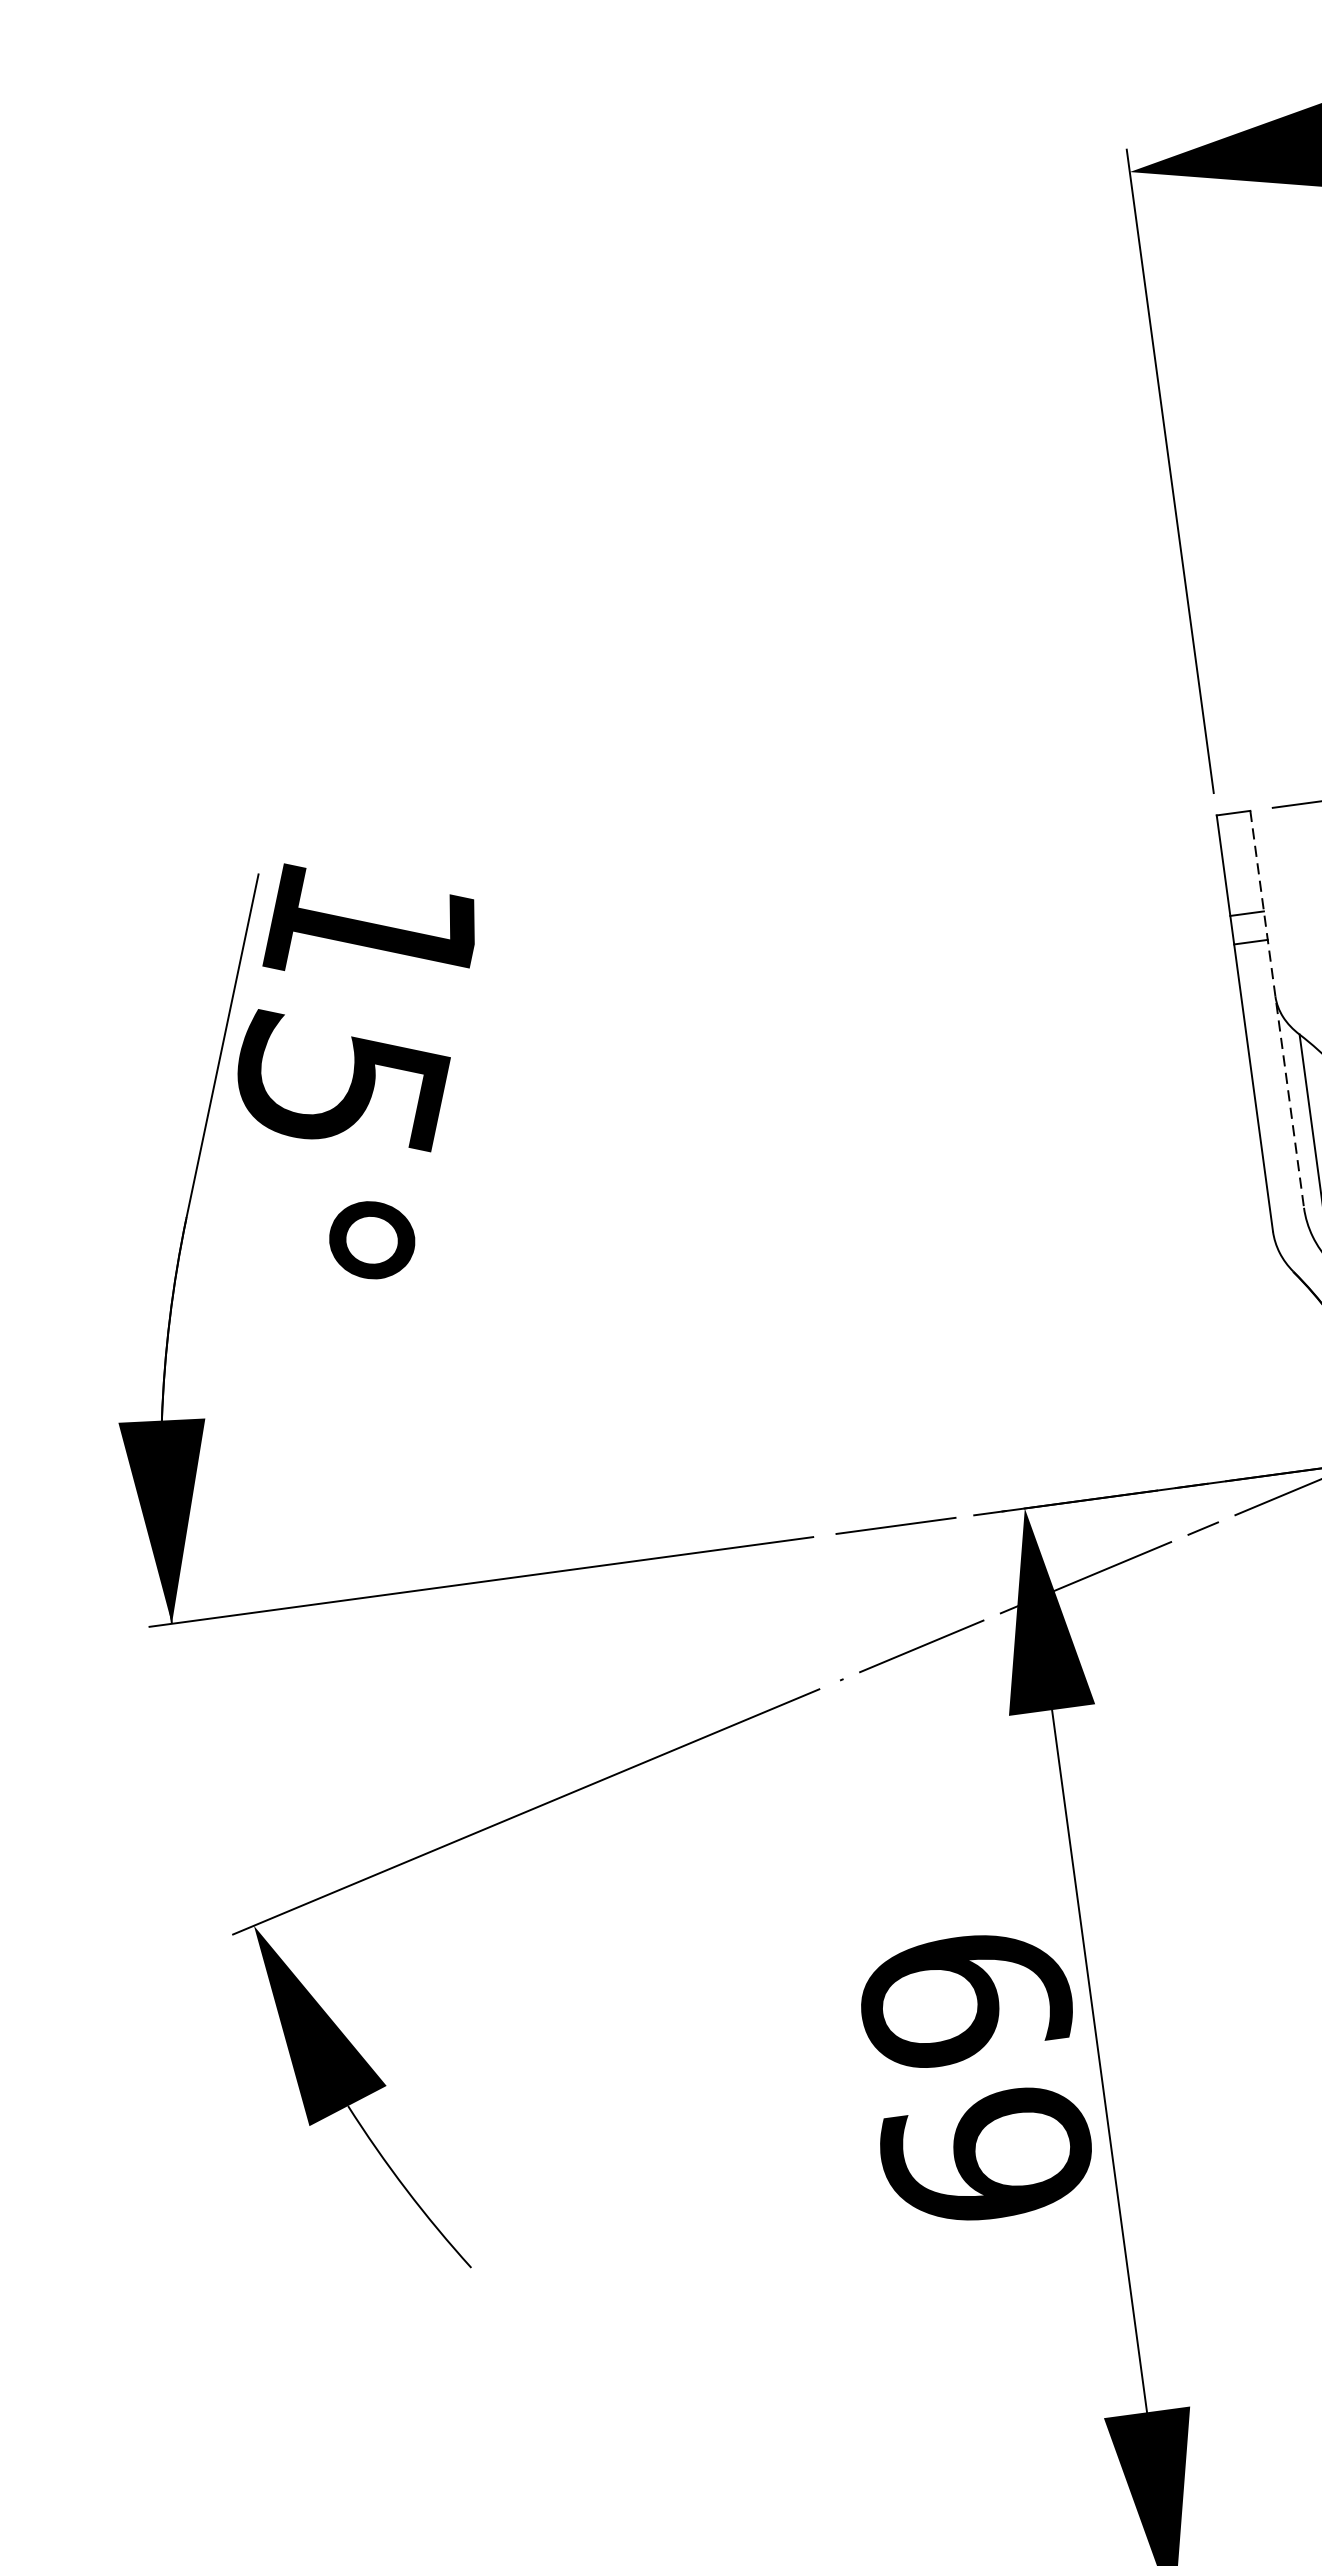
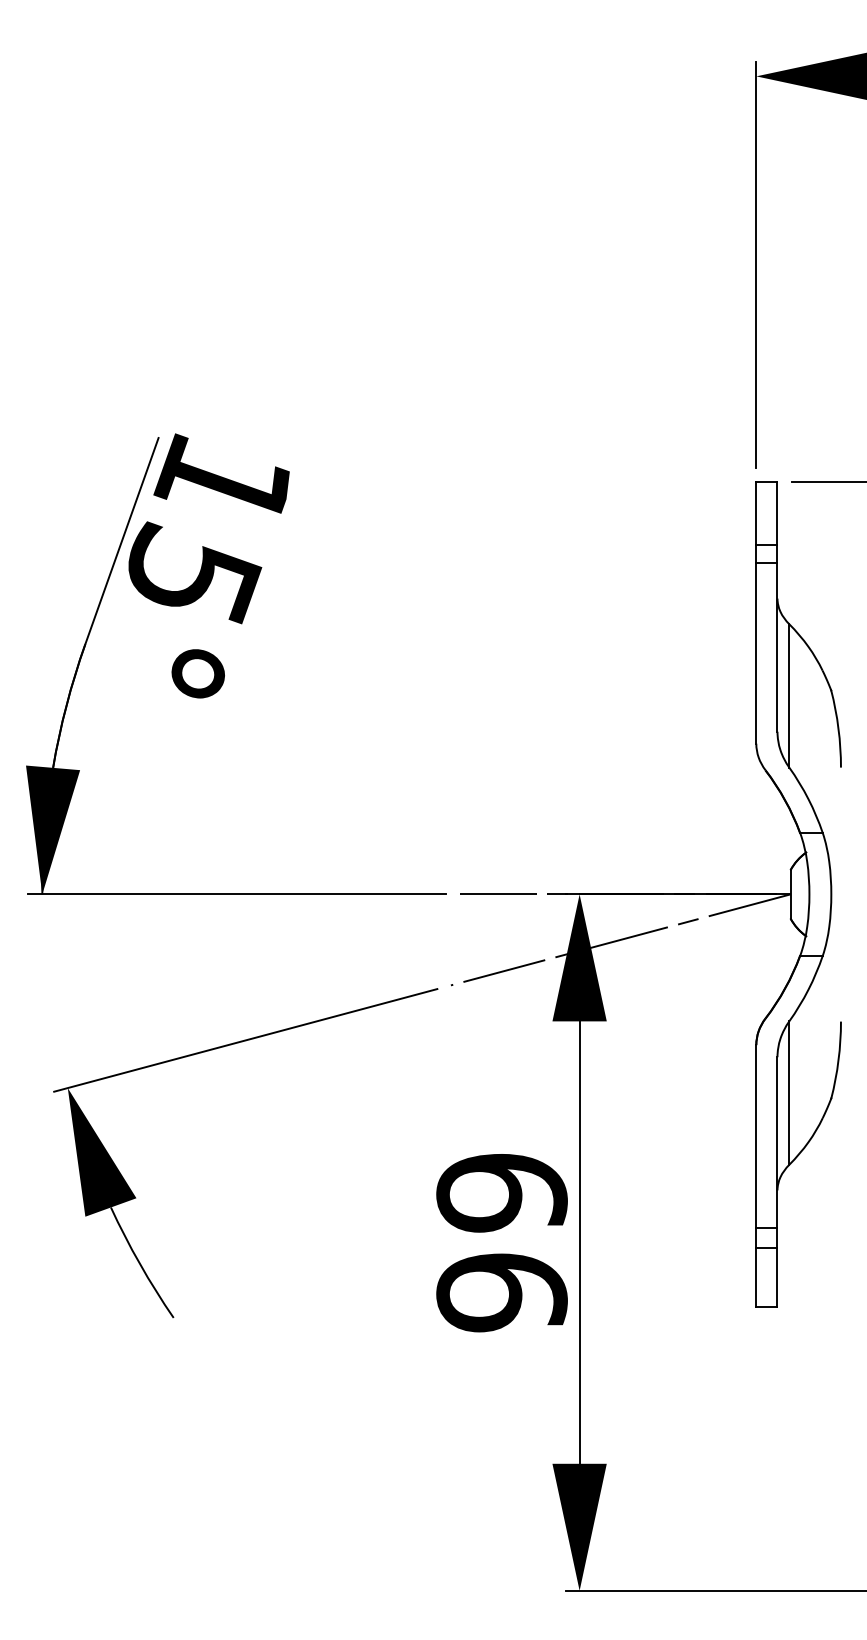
line: (1277, 1010) -> (777, 607), dashed -> solid
text: (986, 2157) -> (501, 1292), 69 -> 99

